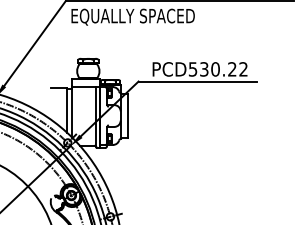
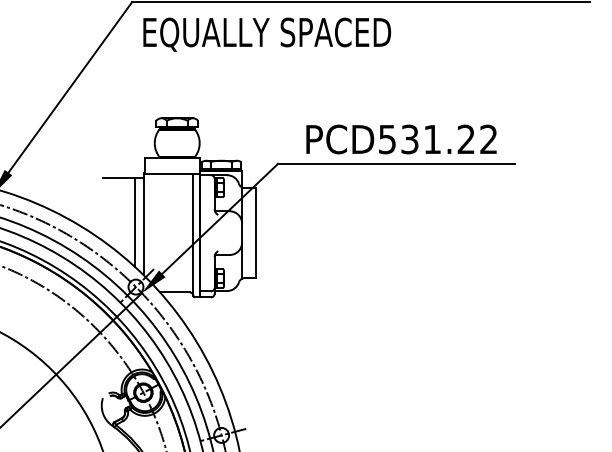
text: (215, 69) -> (432, 139), PCD530.22 -> PCD531.22

